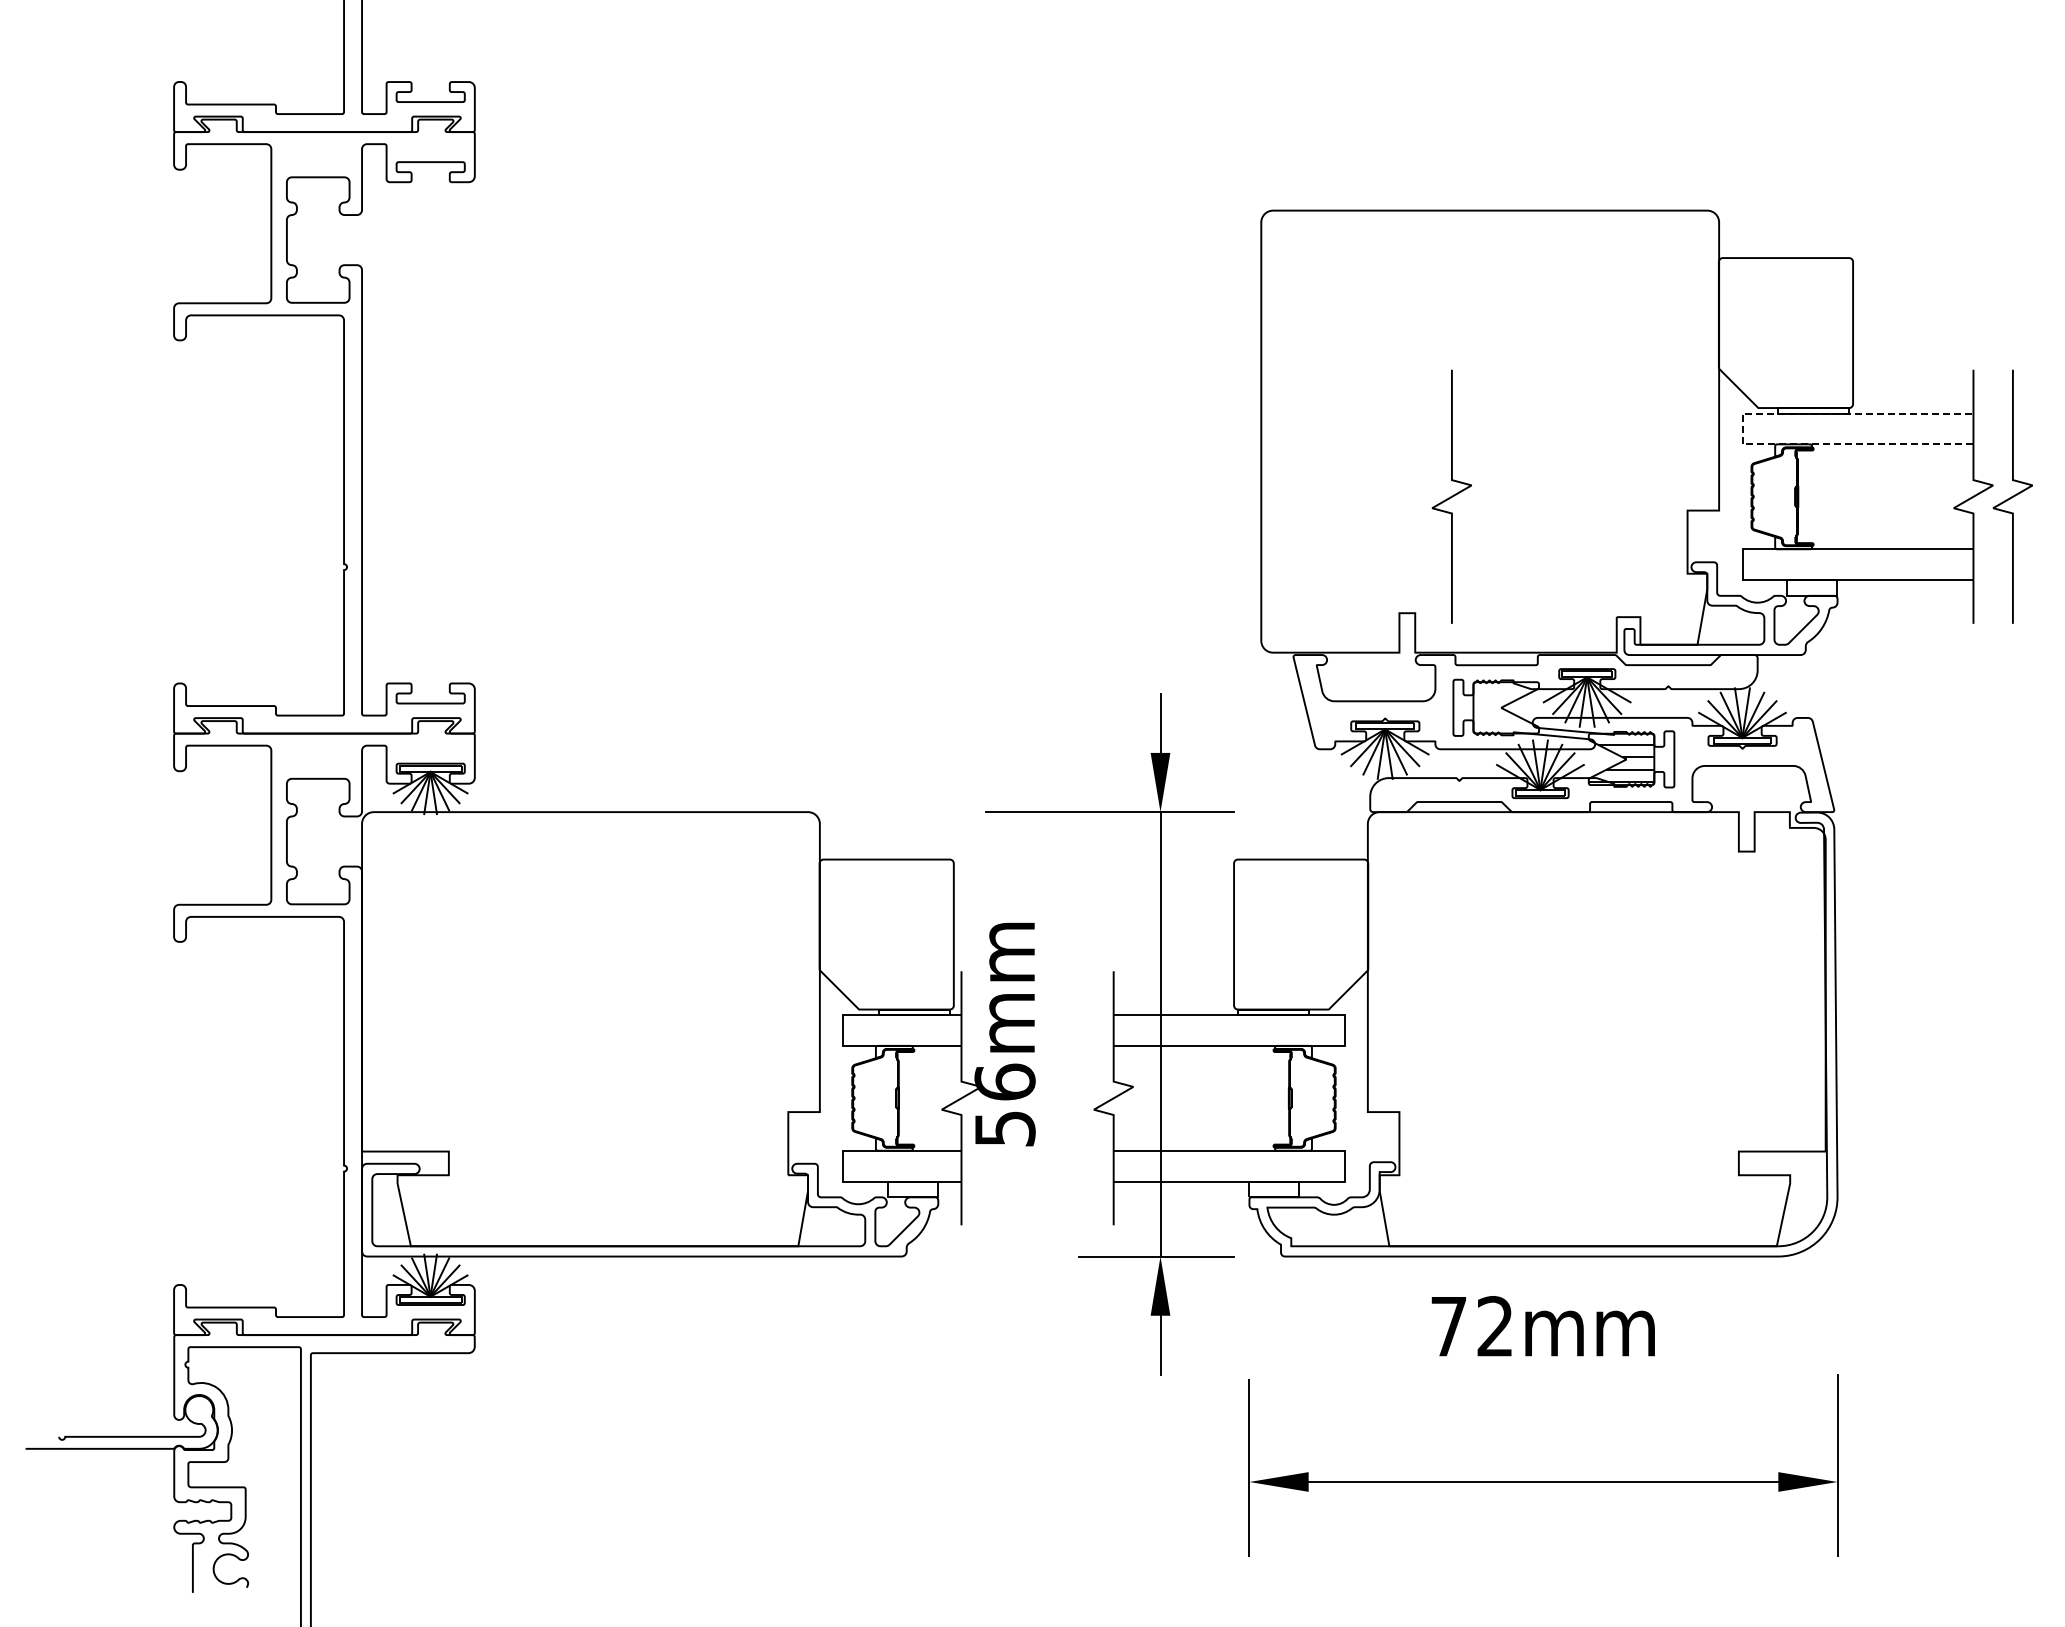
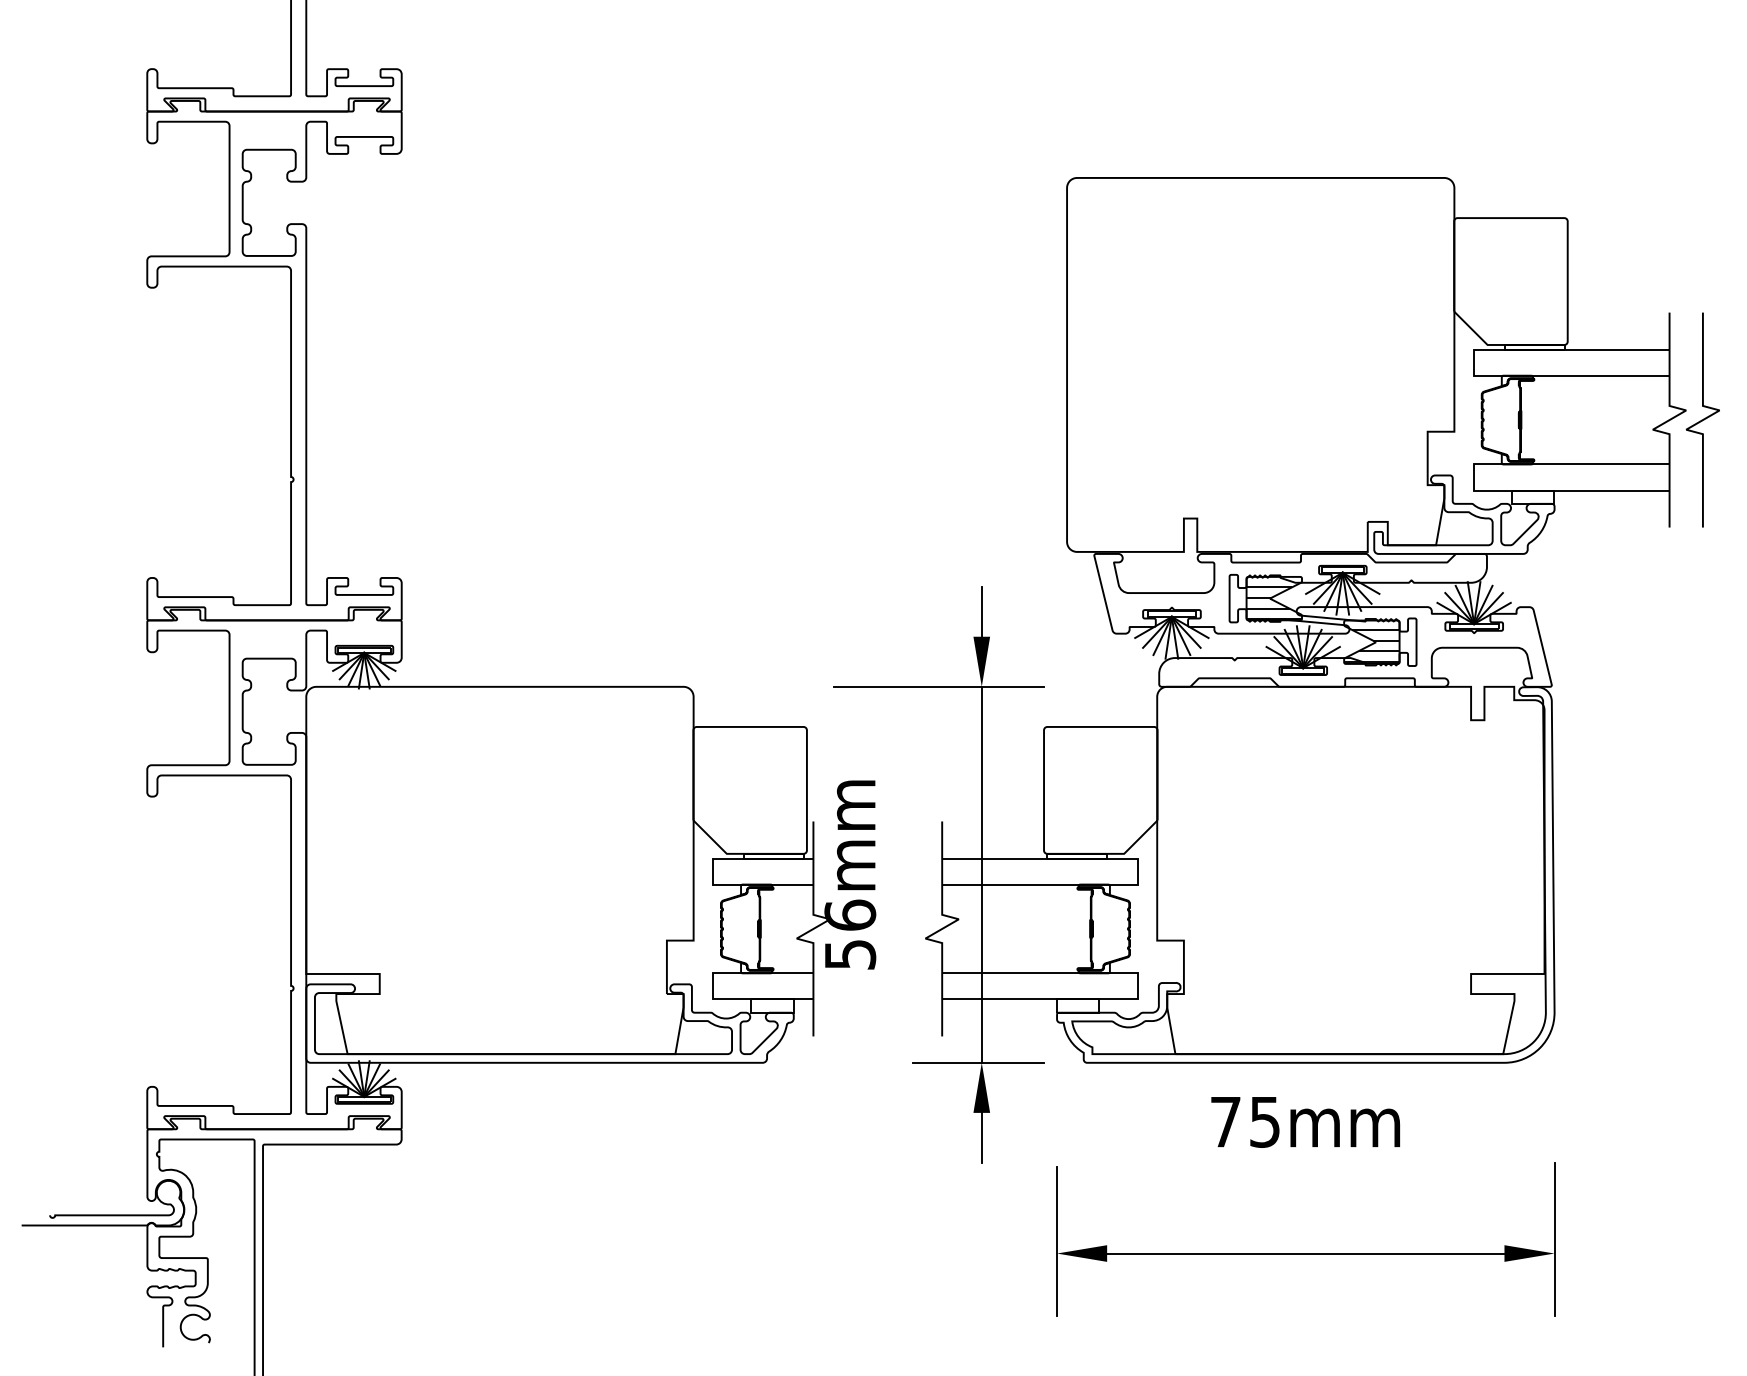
line: (1742, 428) -> (1474, 362), dashed -> solid
curve: (1451, 496) -> (1227, 419), removed
hatch: (1505, 713) -> (1273, 603), added
text: (1494, 1326) -> (1264, 1121), 72mm -> 75mm

